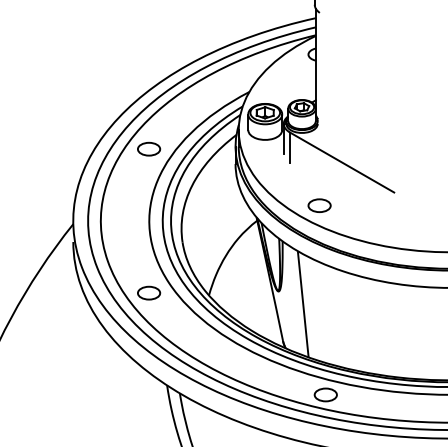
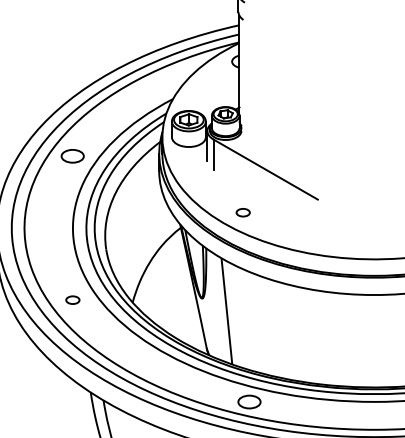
part: (319, 205) -> (243, 212), size x0.6
part: (149, 292) -> (73, 299), size x0.6

